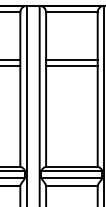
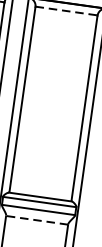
line: (71, 12) -> (66, 11), solid -> dashed
line: (71, 59) -> (58, 67), removed
line: (71, 65) -> (57, 74), removed
line: (71, 186) -> (36, 220), solid -> dashed

